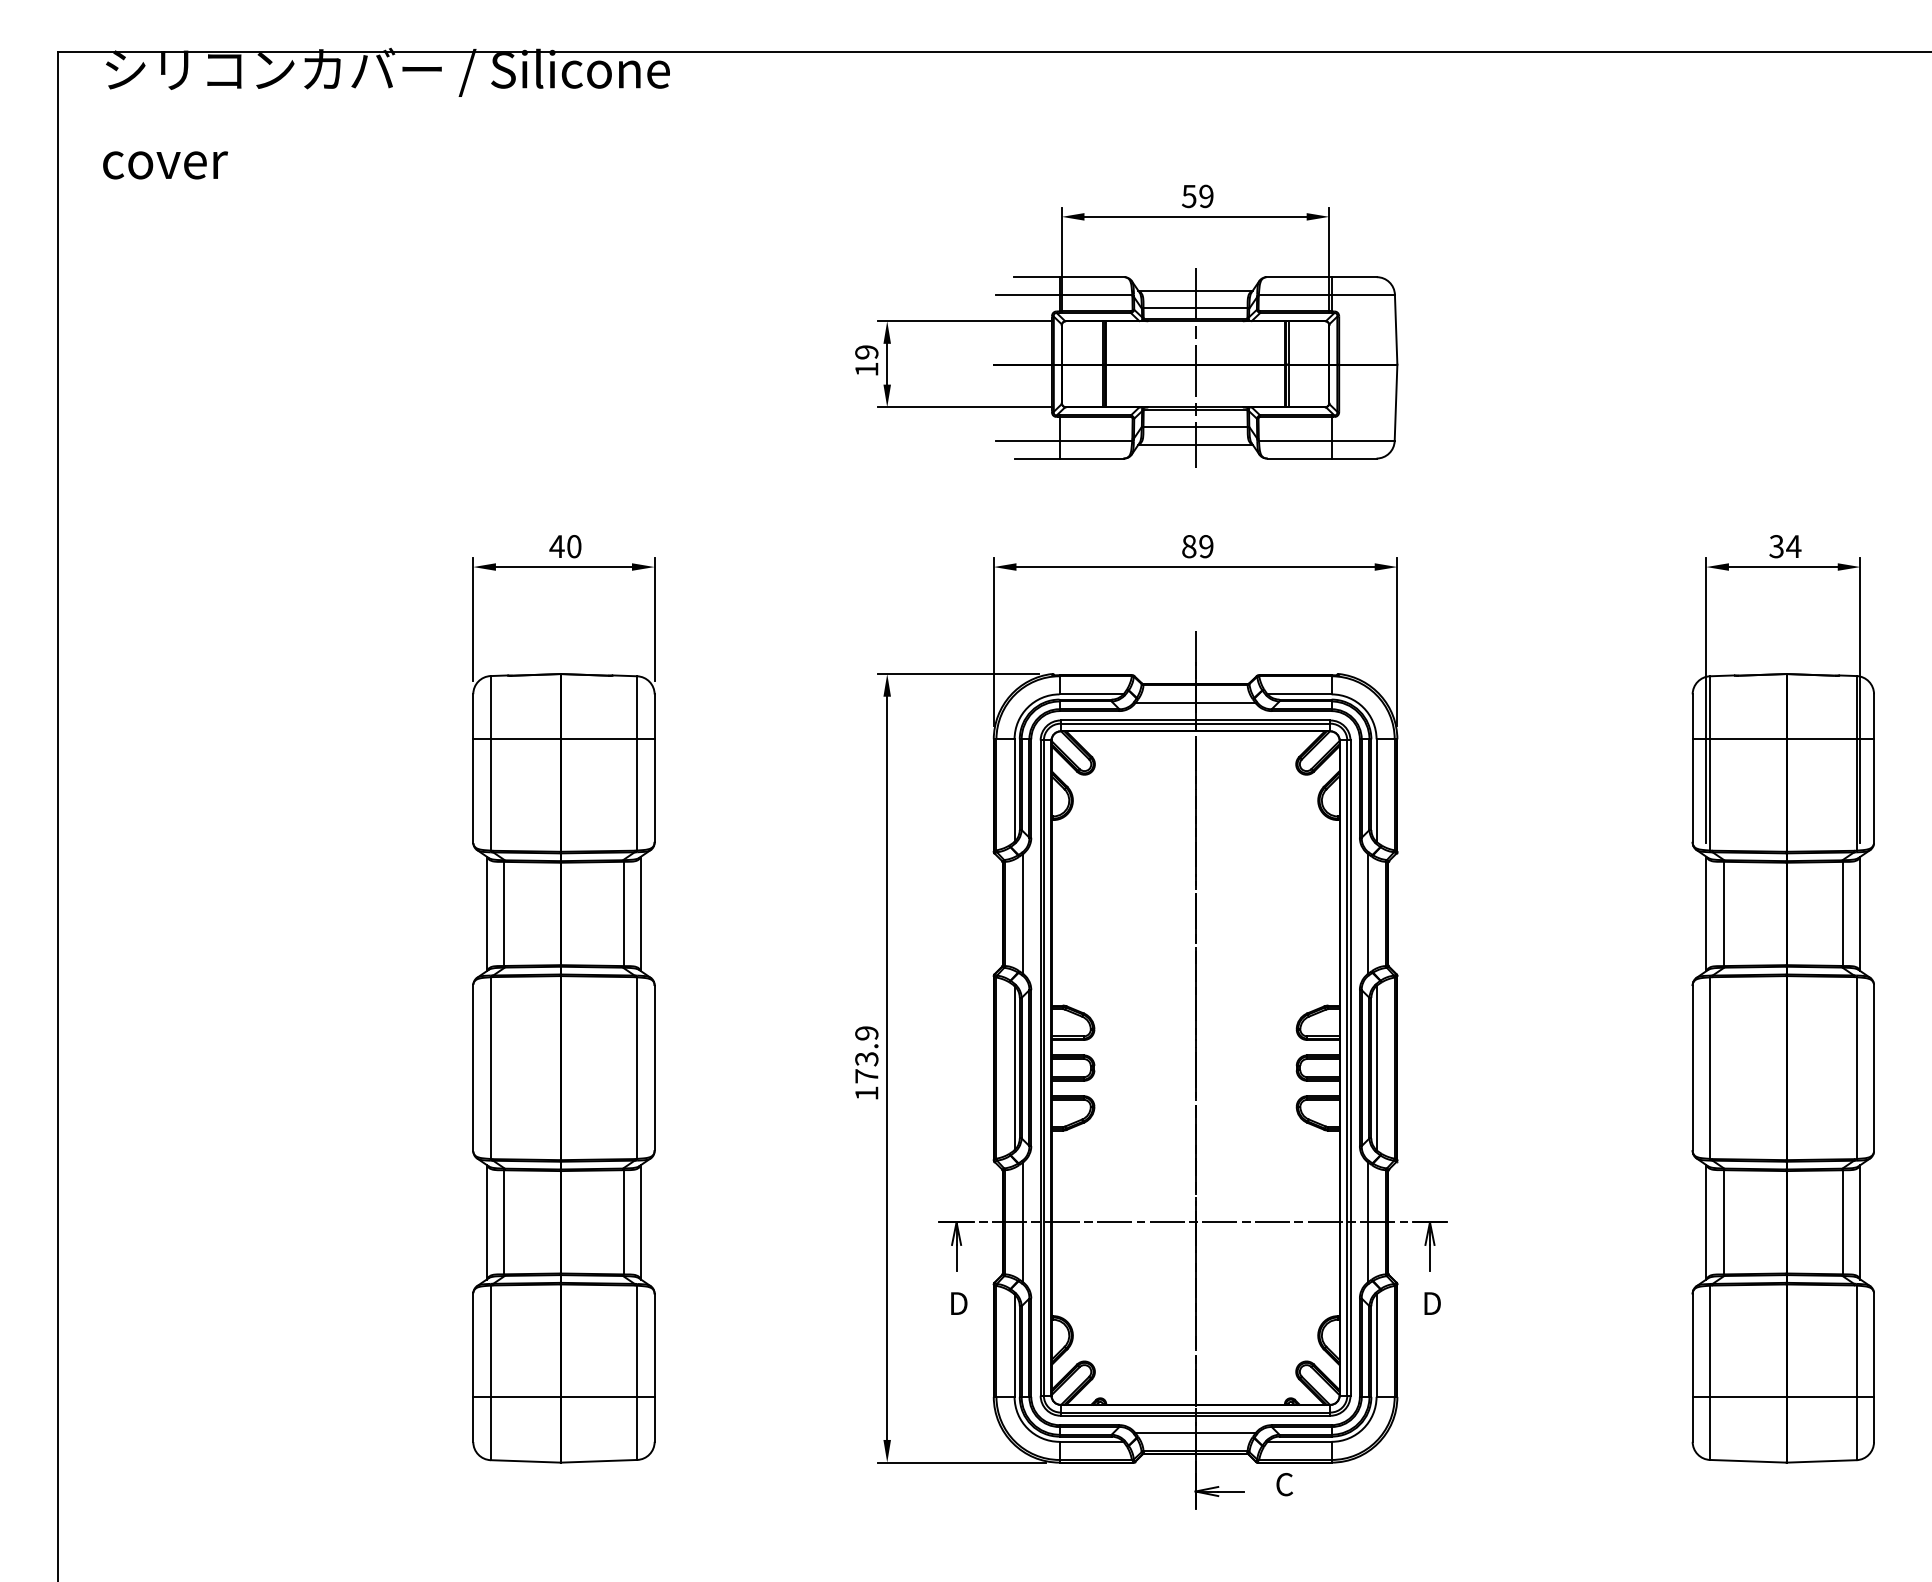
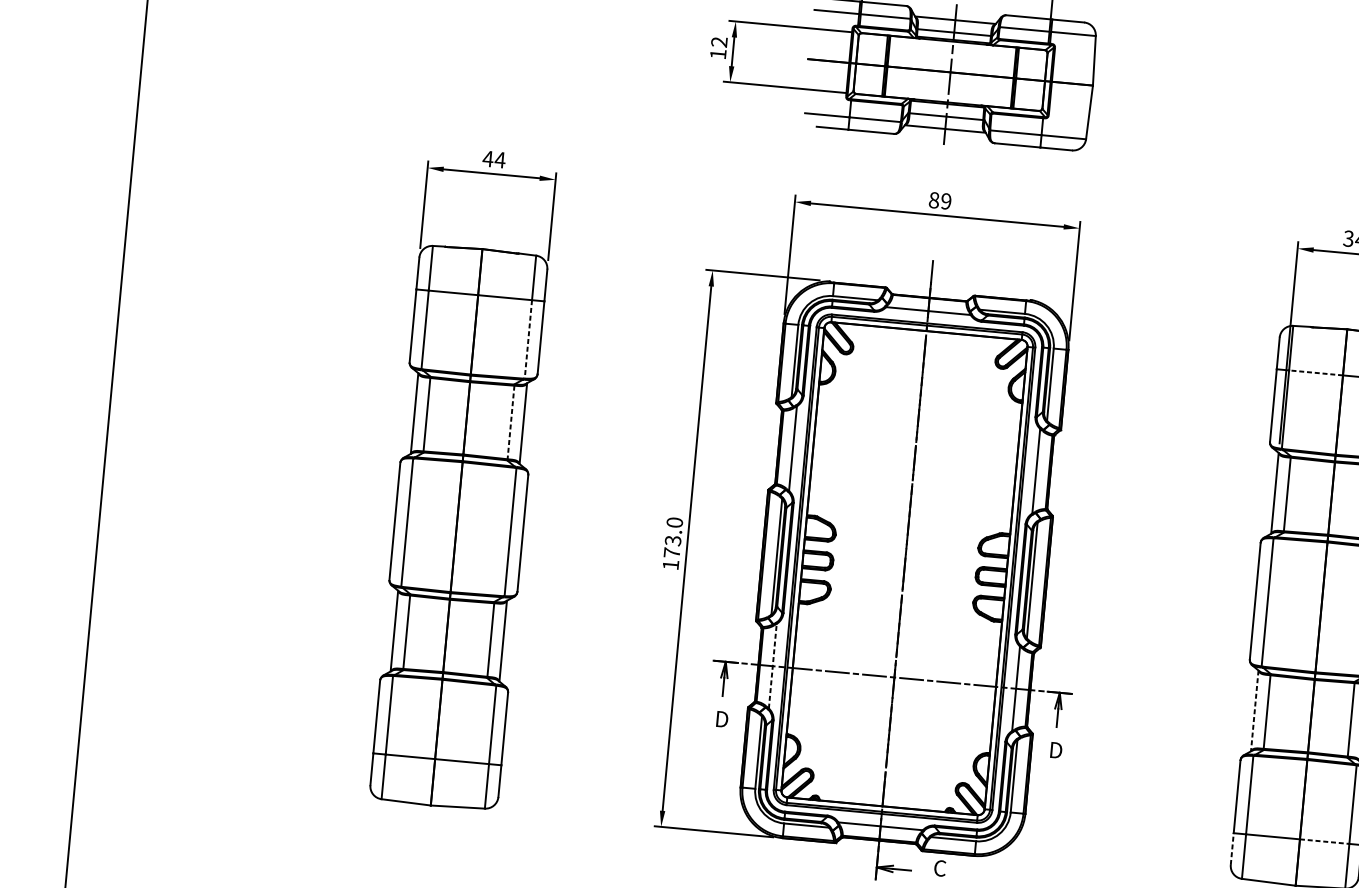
text: (866, 352) -> (719, 42), 19 -> 12
text: (573, 546) -> (499, 159), 40 -> 44
line: (1747, 739) -> (1315, 372), solid -> dashed
line: (637, 794) -> (528, 339), solid -> dashed
line: (623, 914) -> (510, 422), solid -> dashed
text: (866, 1033) -> (674, 522), 173.9 -> 173.0
line: (1023, 1221) -> (773, 665), solid -> dashed
line: (1706, 1222) -> (1254, 711), solid -> dashed
line: (1821, 1396) -> (1324, 841), solid -> dashed
line: (1692, 1418) -> (1232, 848), solid -> dashed

